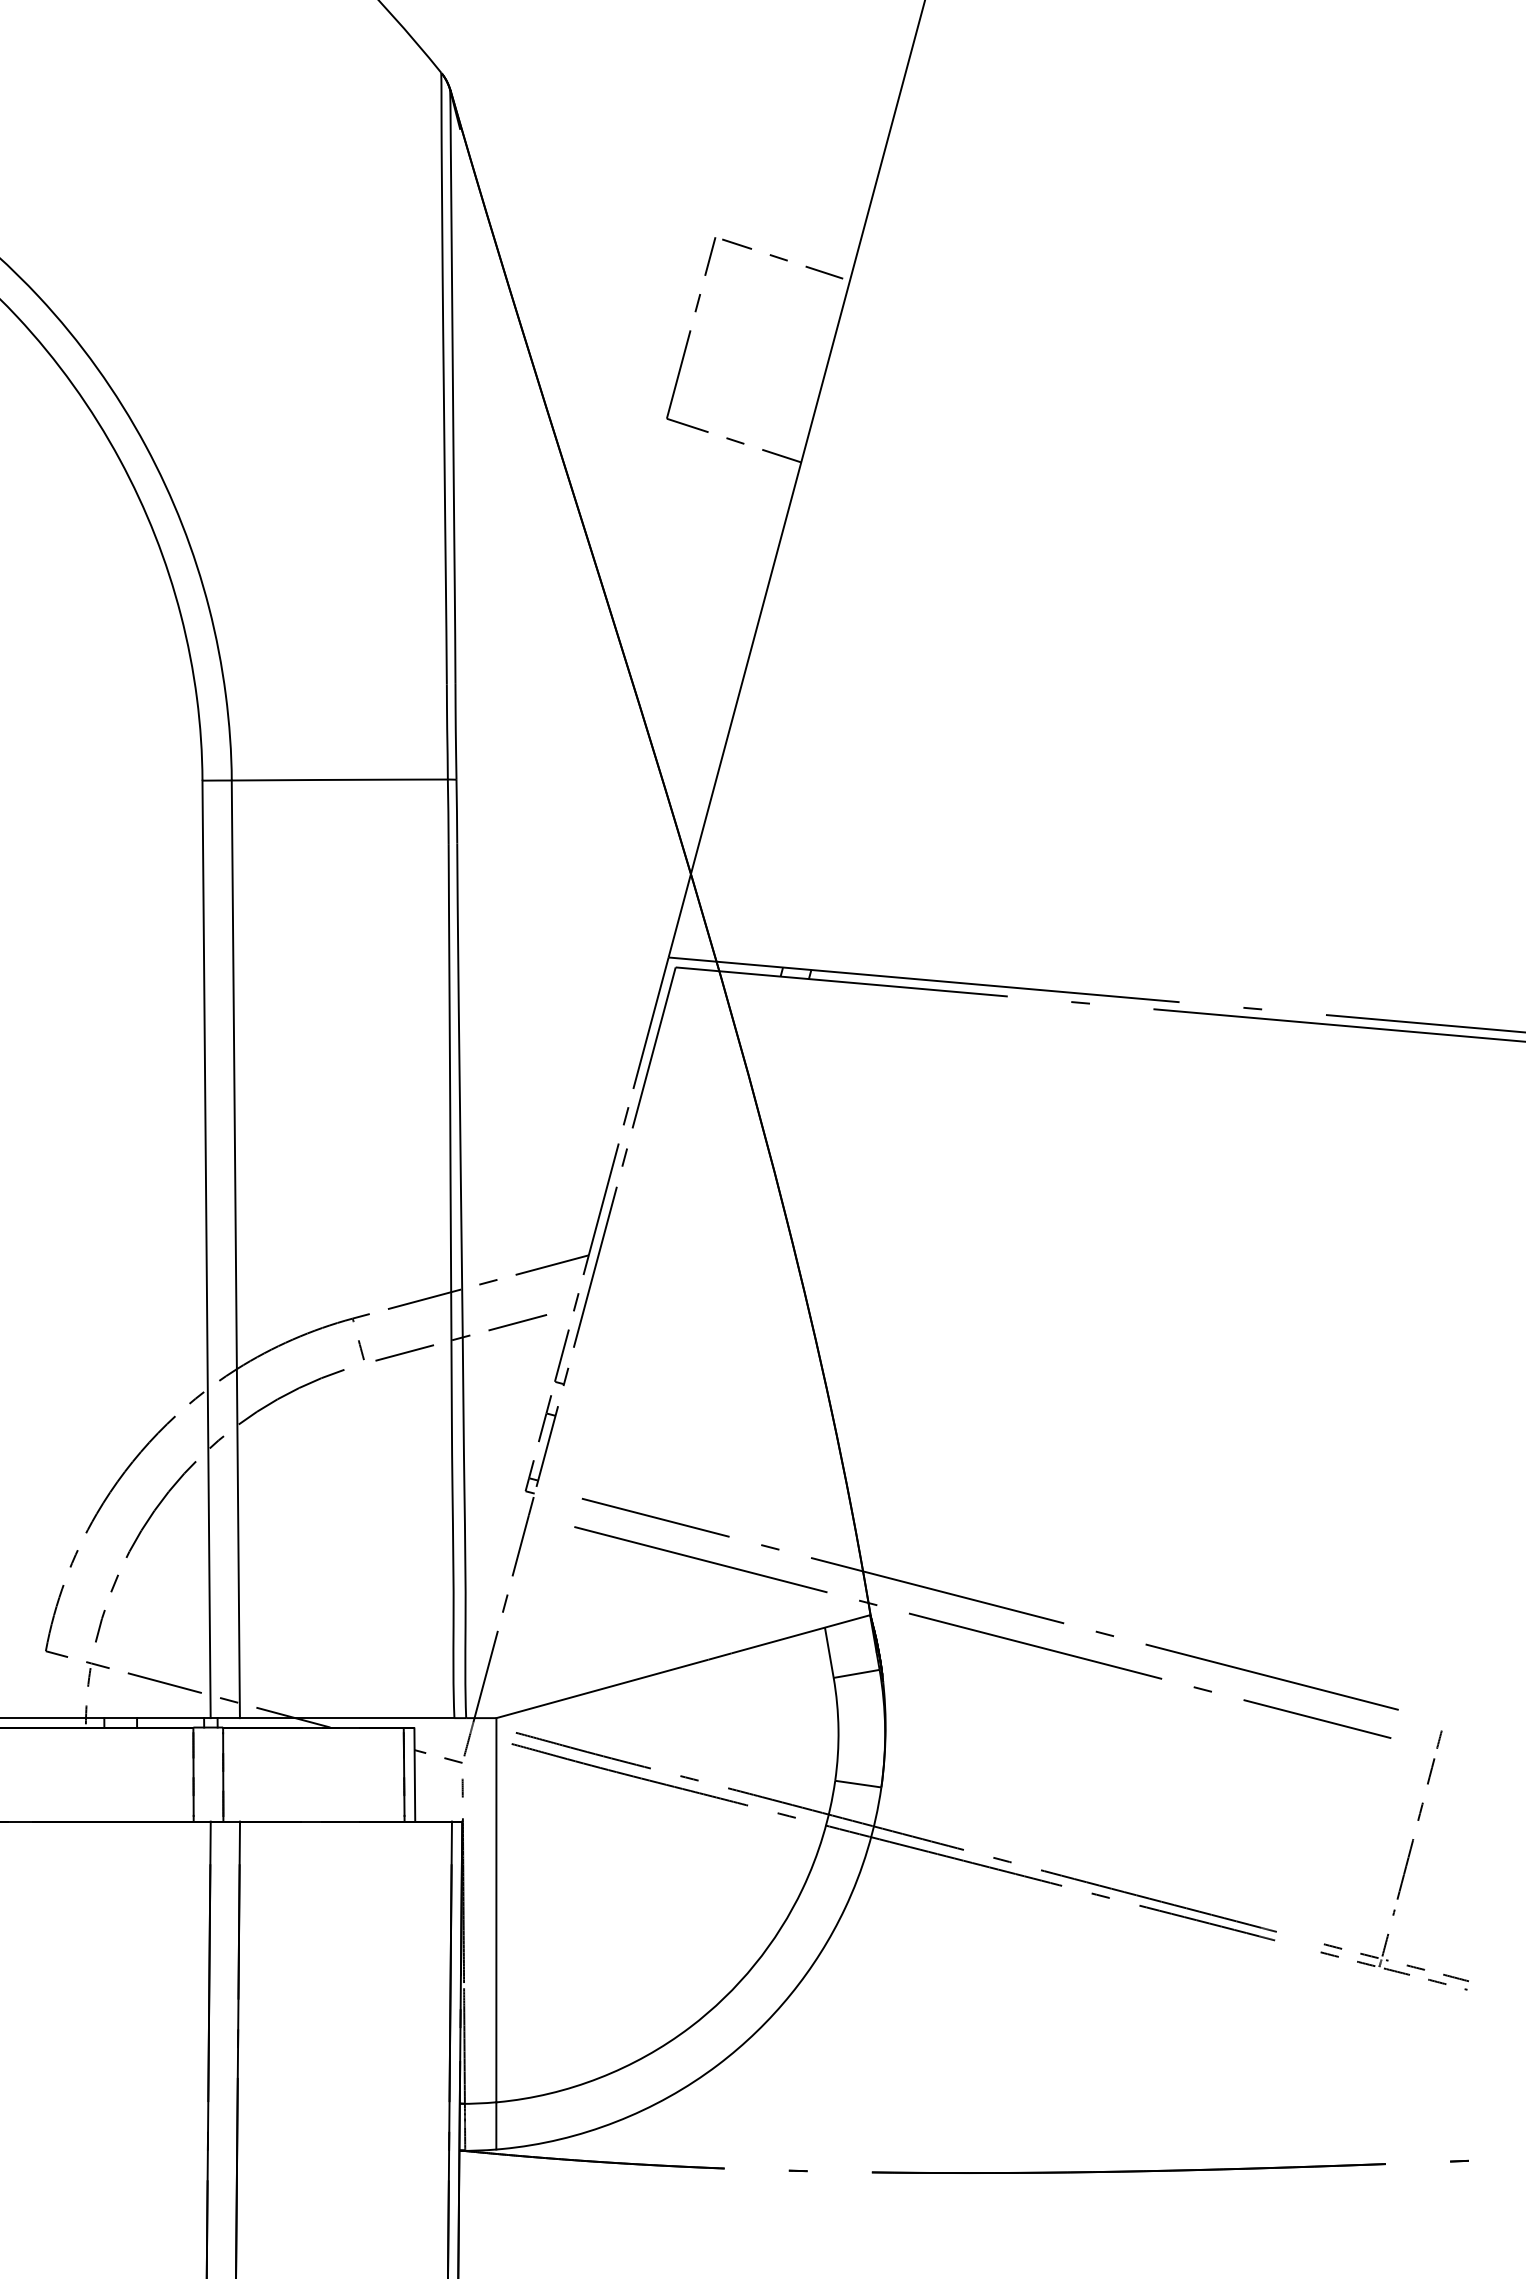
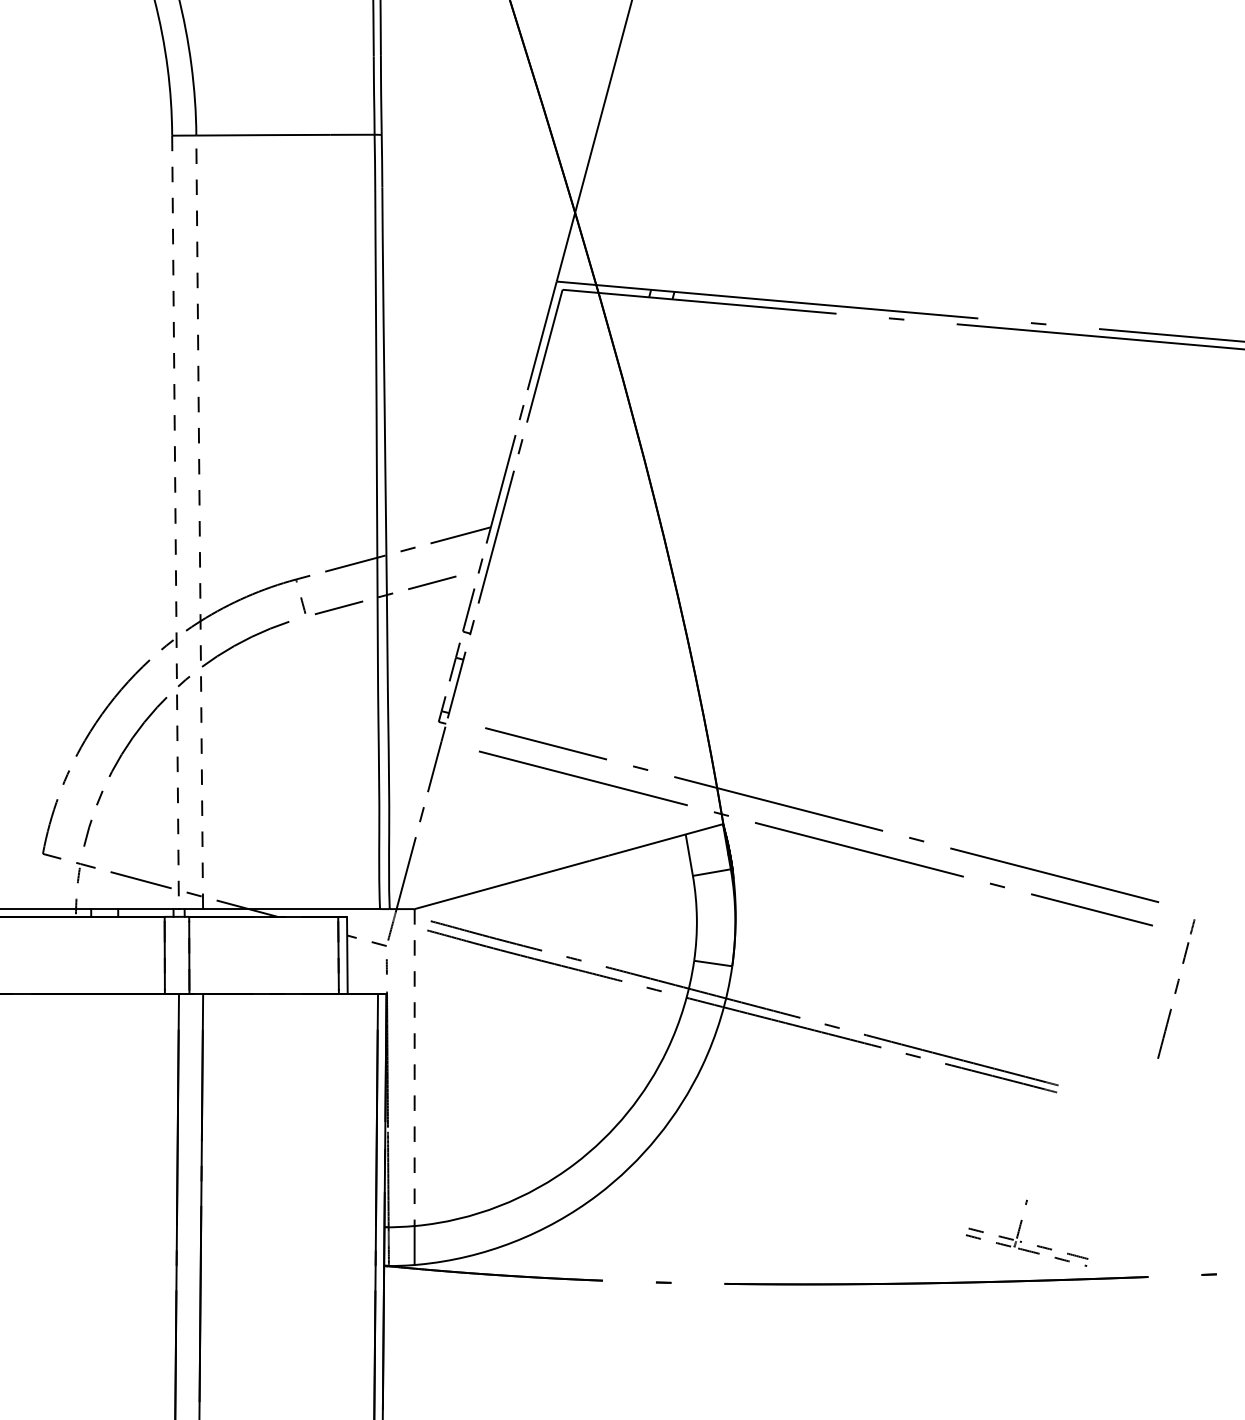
line: (206, 1249) -> (175, 522), solid -> dashed
line: (235, 1249) -> (199, 522), solid -> dashed
line: (496, 1910) -> (414, 1067), solid -> dashed
part: (1386, 1945) -> (1020, 1229), moved

